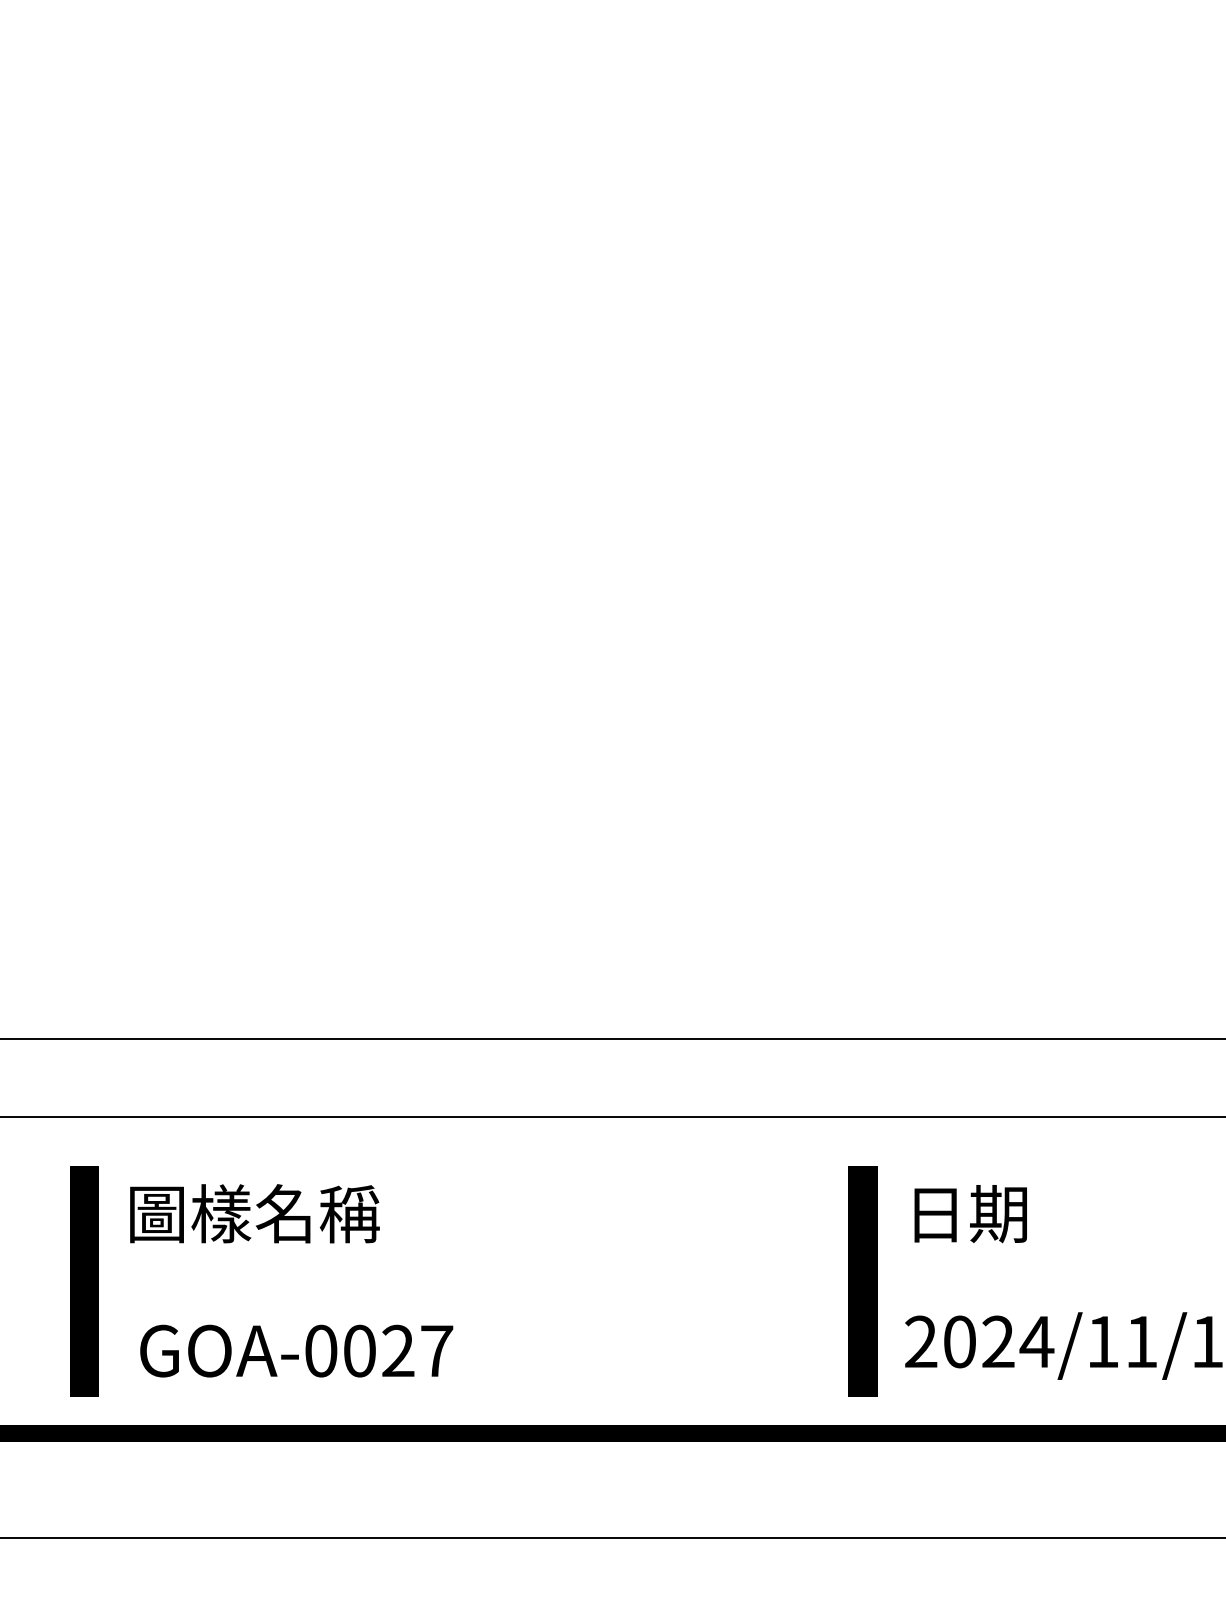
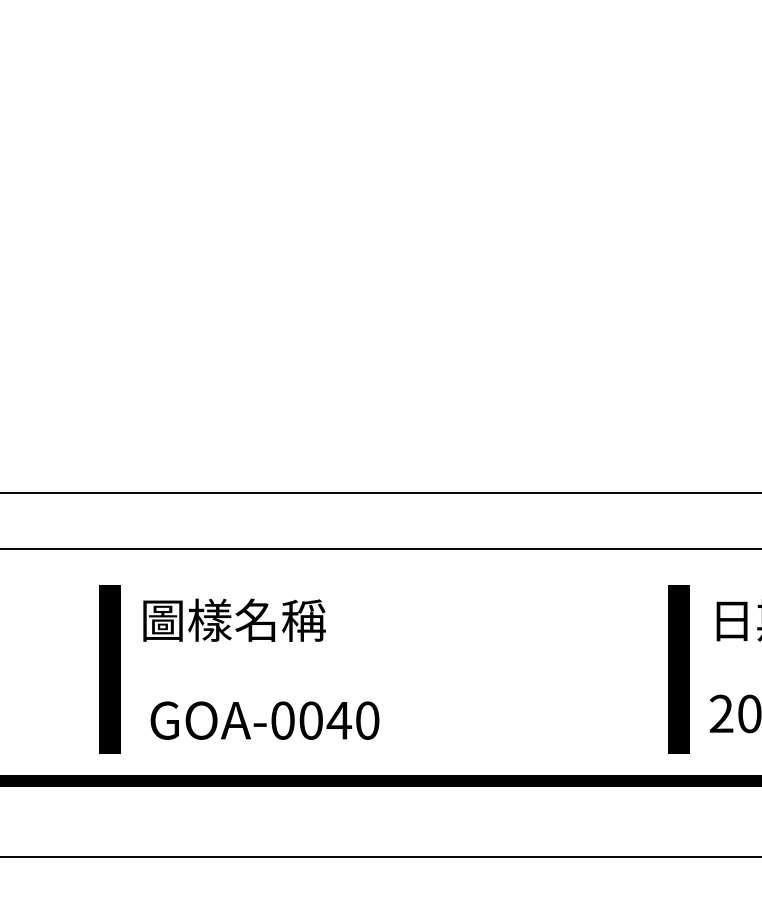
text: (416, 1350) -> (352, 720), GOA-0027 -> GOA-0040

